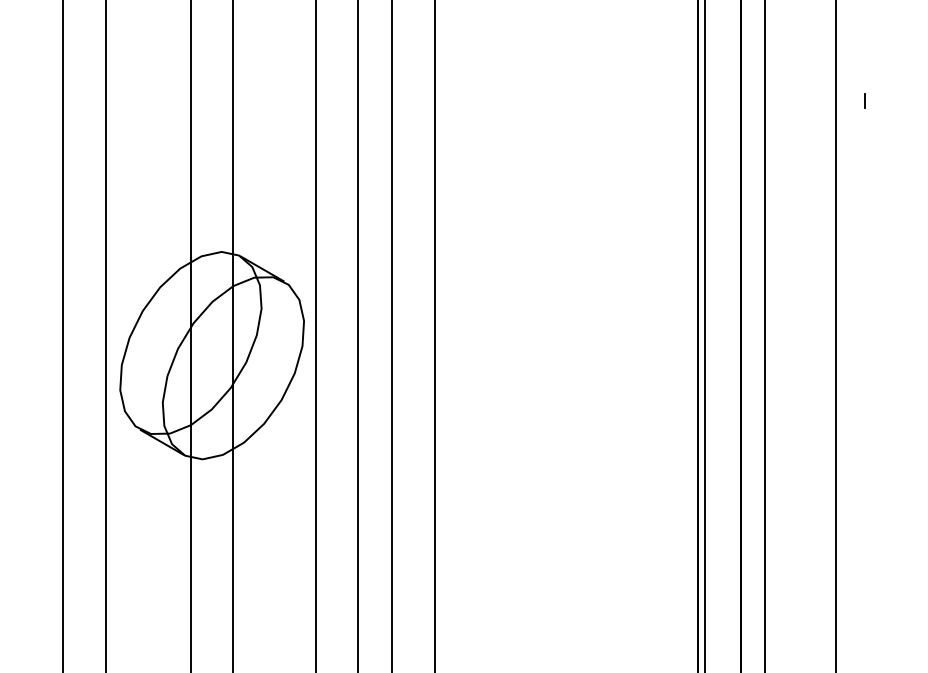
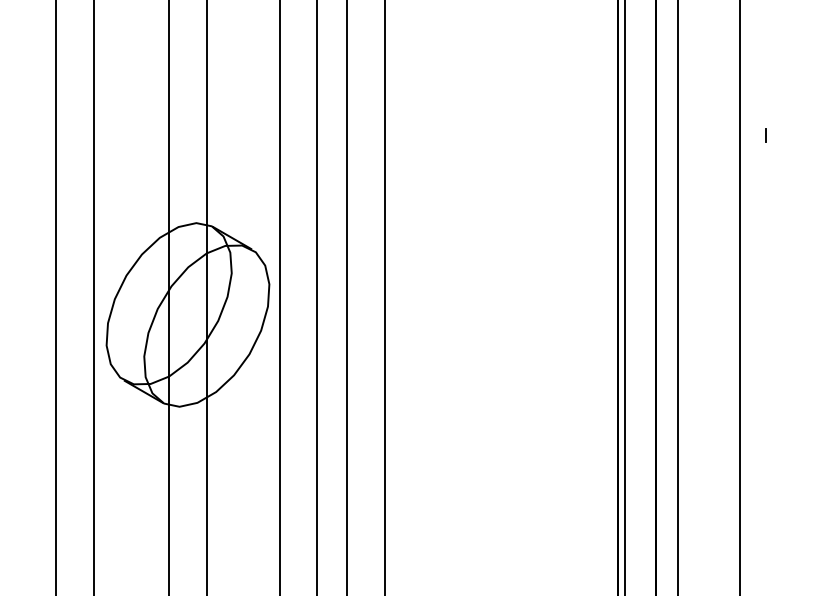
line: (864, 100) -> (765, 135), moved

